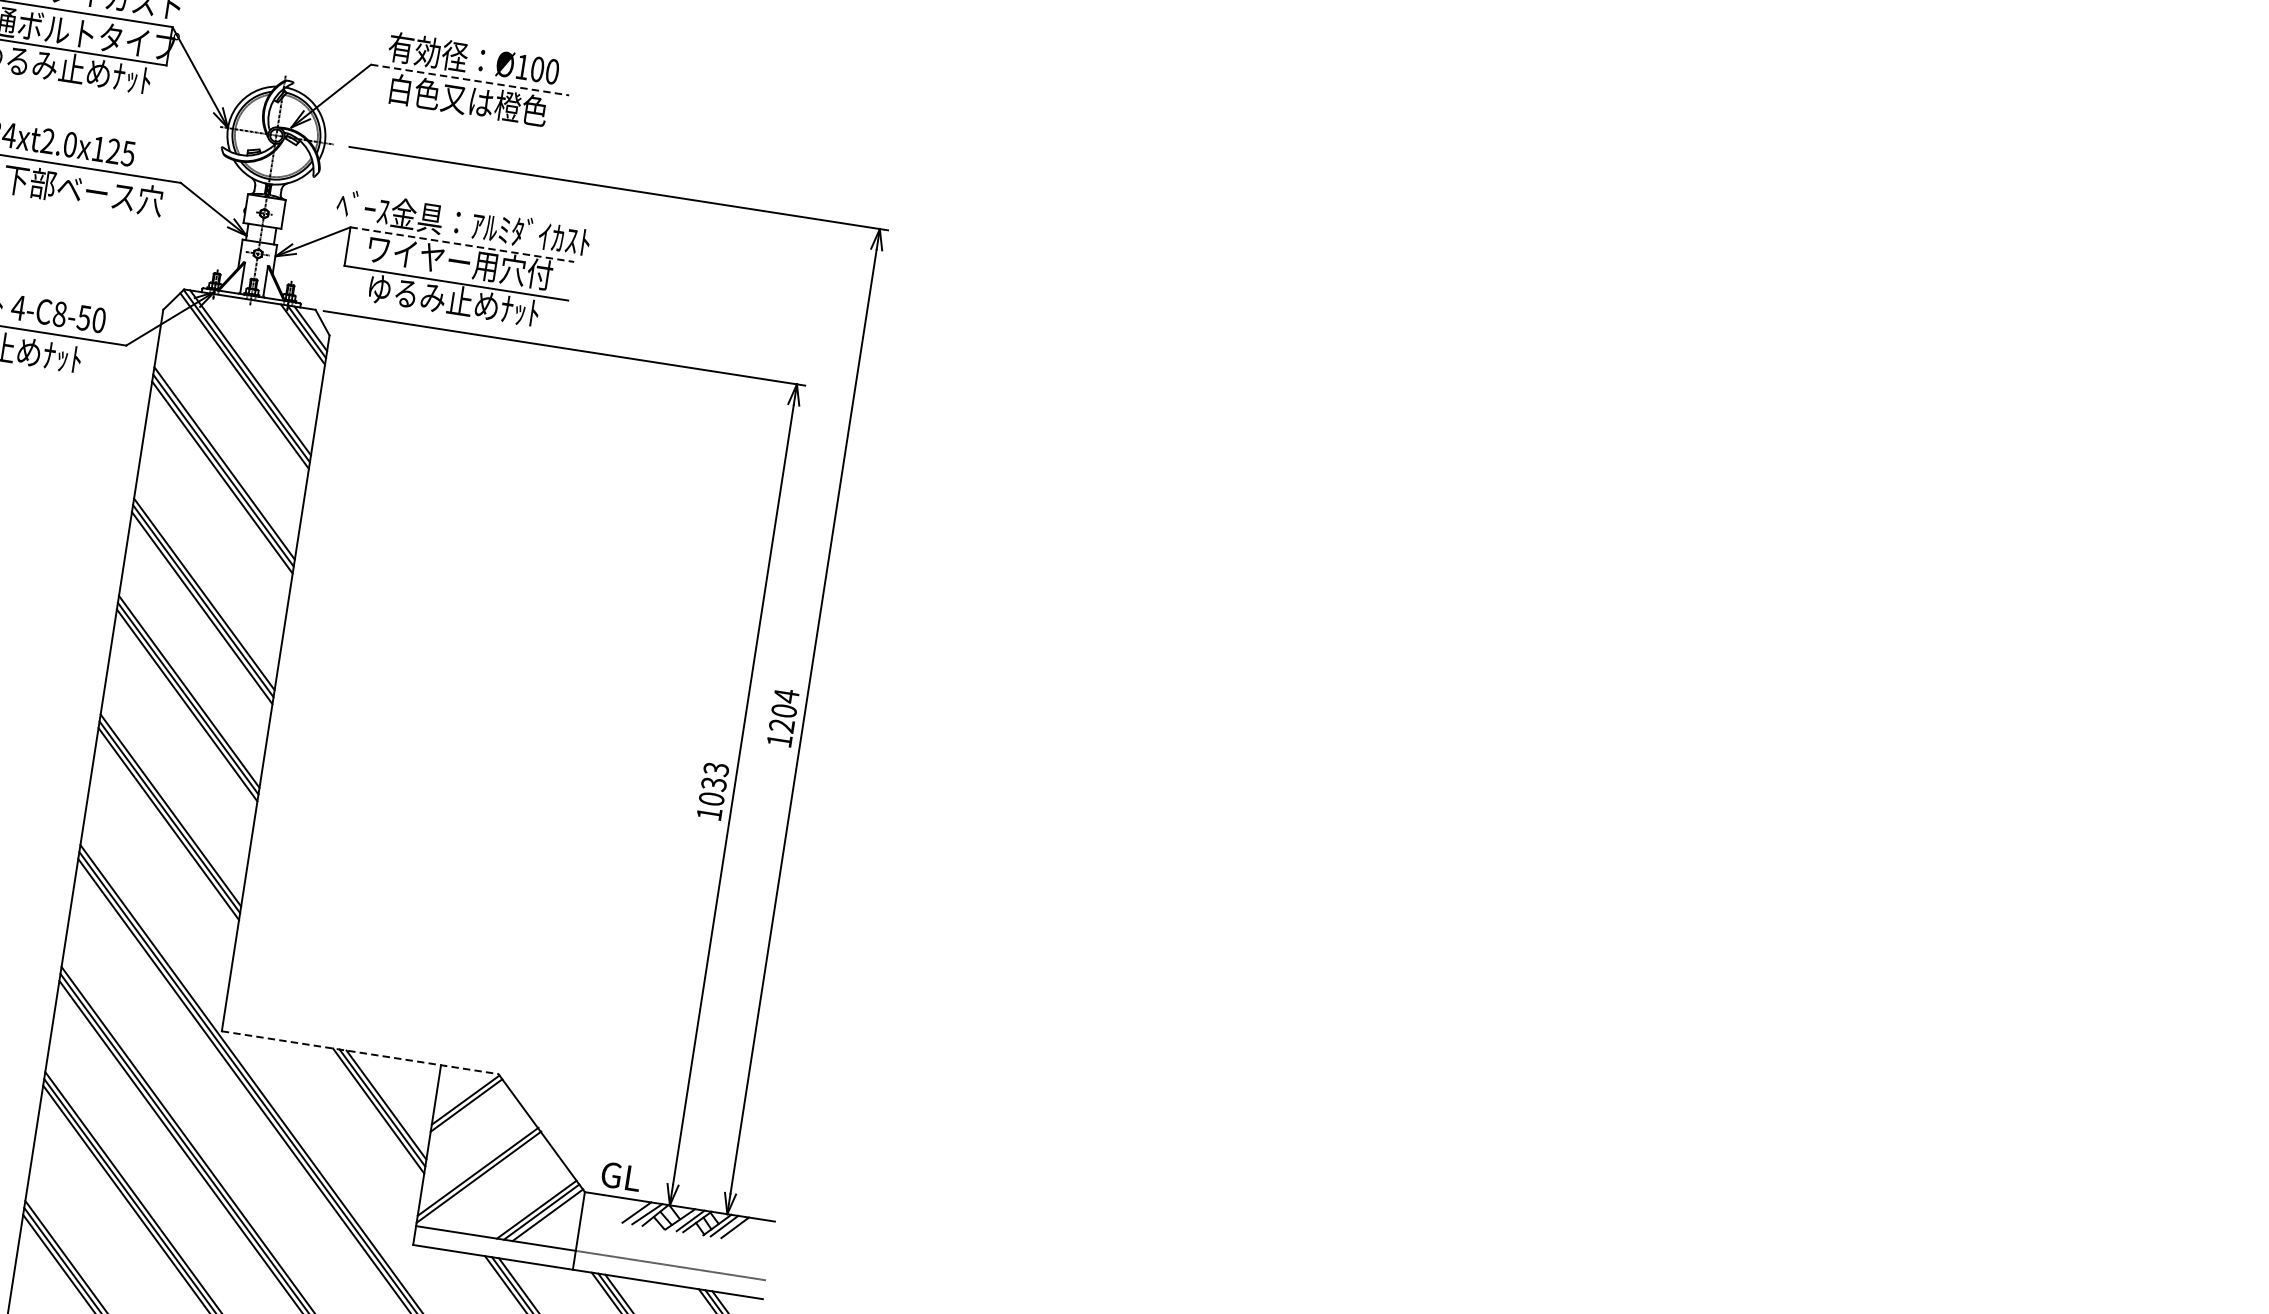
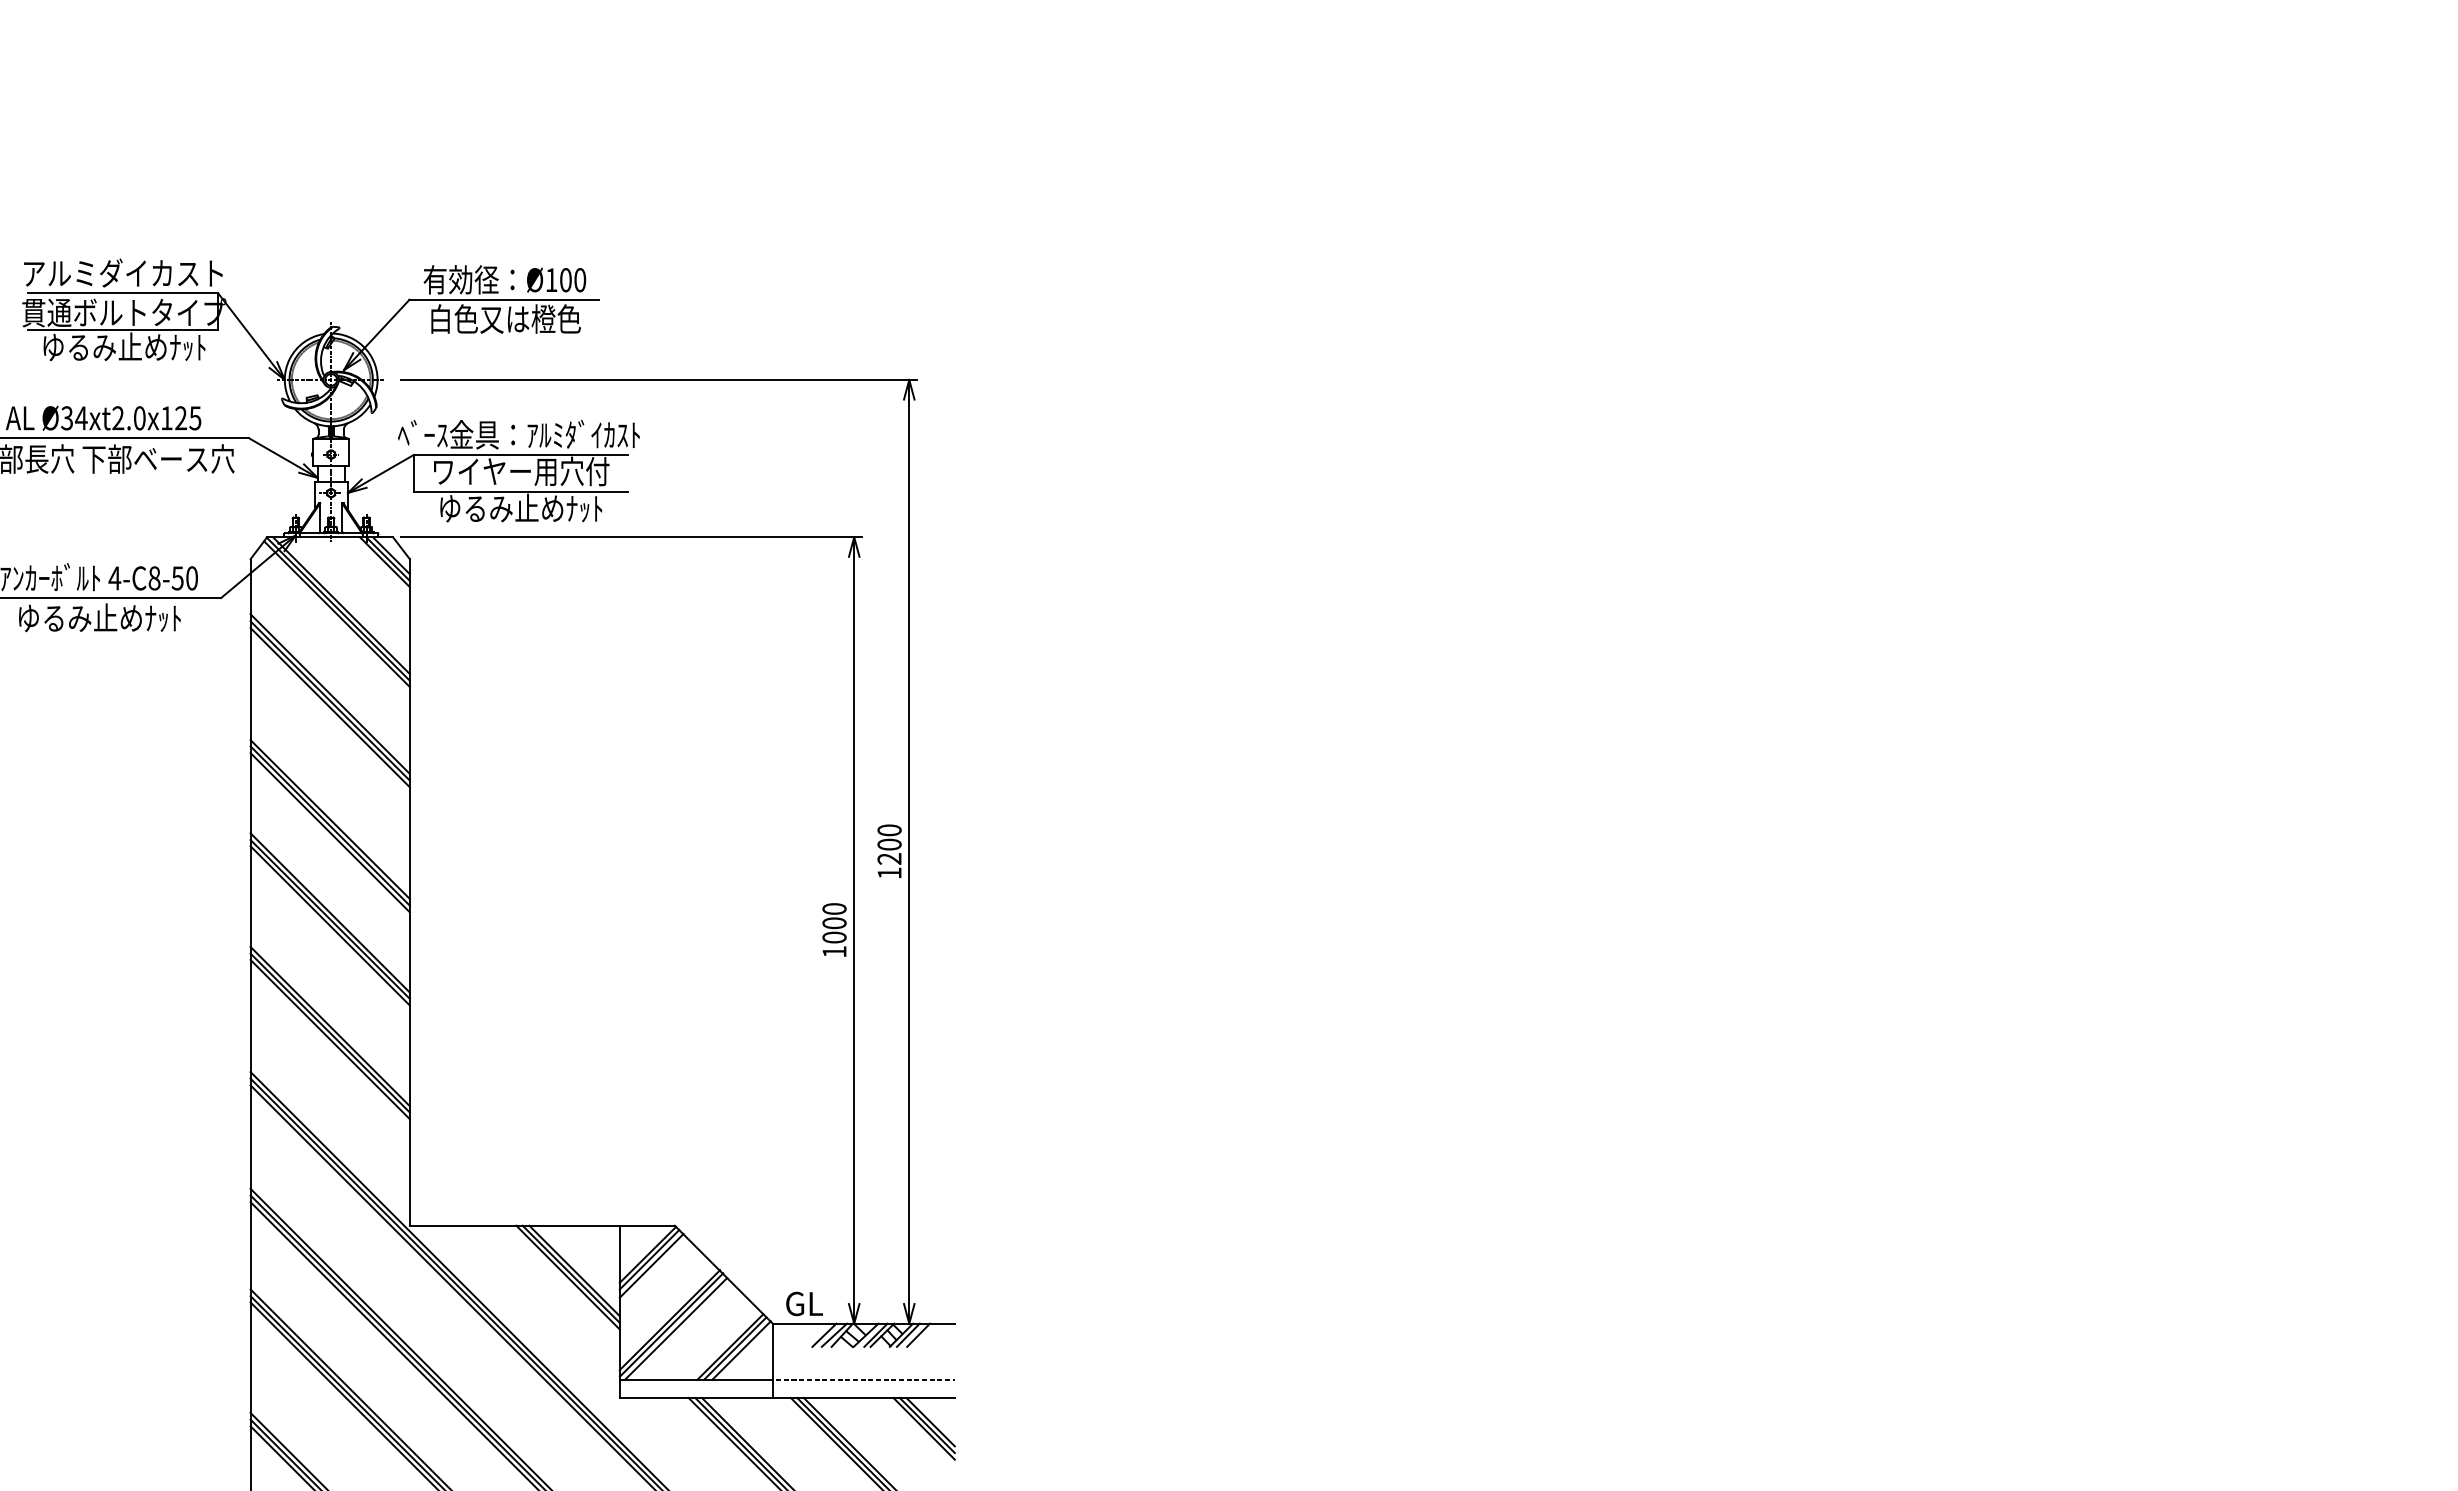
line: (470, 79) -> (504, 299), dashed -> solid
line: (463, 244) -> (521, 454), dashed -> solid
text: (786, 696) -> (889, 830), 1204 -> 1200
text: (715, 777) -> (834, 916), 1033 -> 1000
line: (360, 1052) -> (542, 1225), dashed -> solid
line: (467, 1111) -> (651, 1265), added
line: (482, 1181) -> (675, 1328), added

